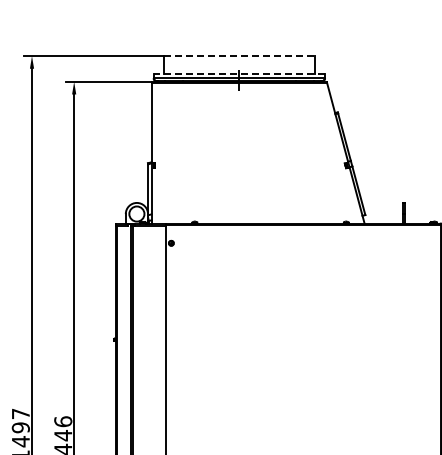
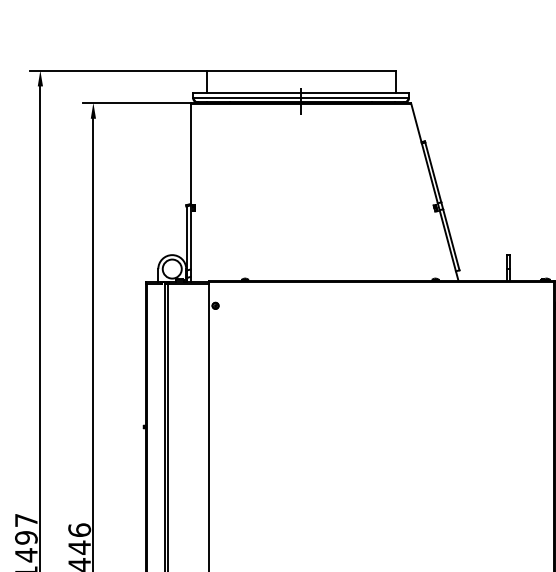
line: (239, 56) -> (301, 70), dashed -> solid
line: (239, 73) -> (301, 92), dashed -> solid

